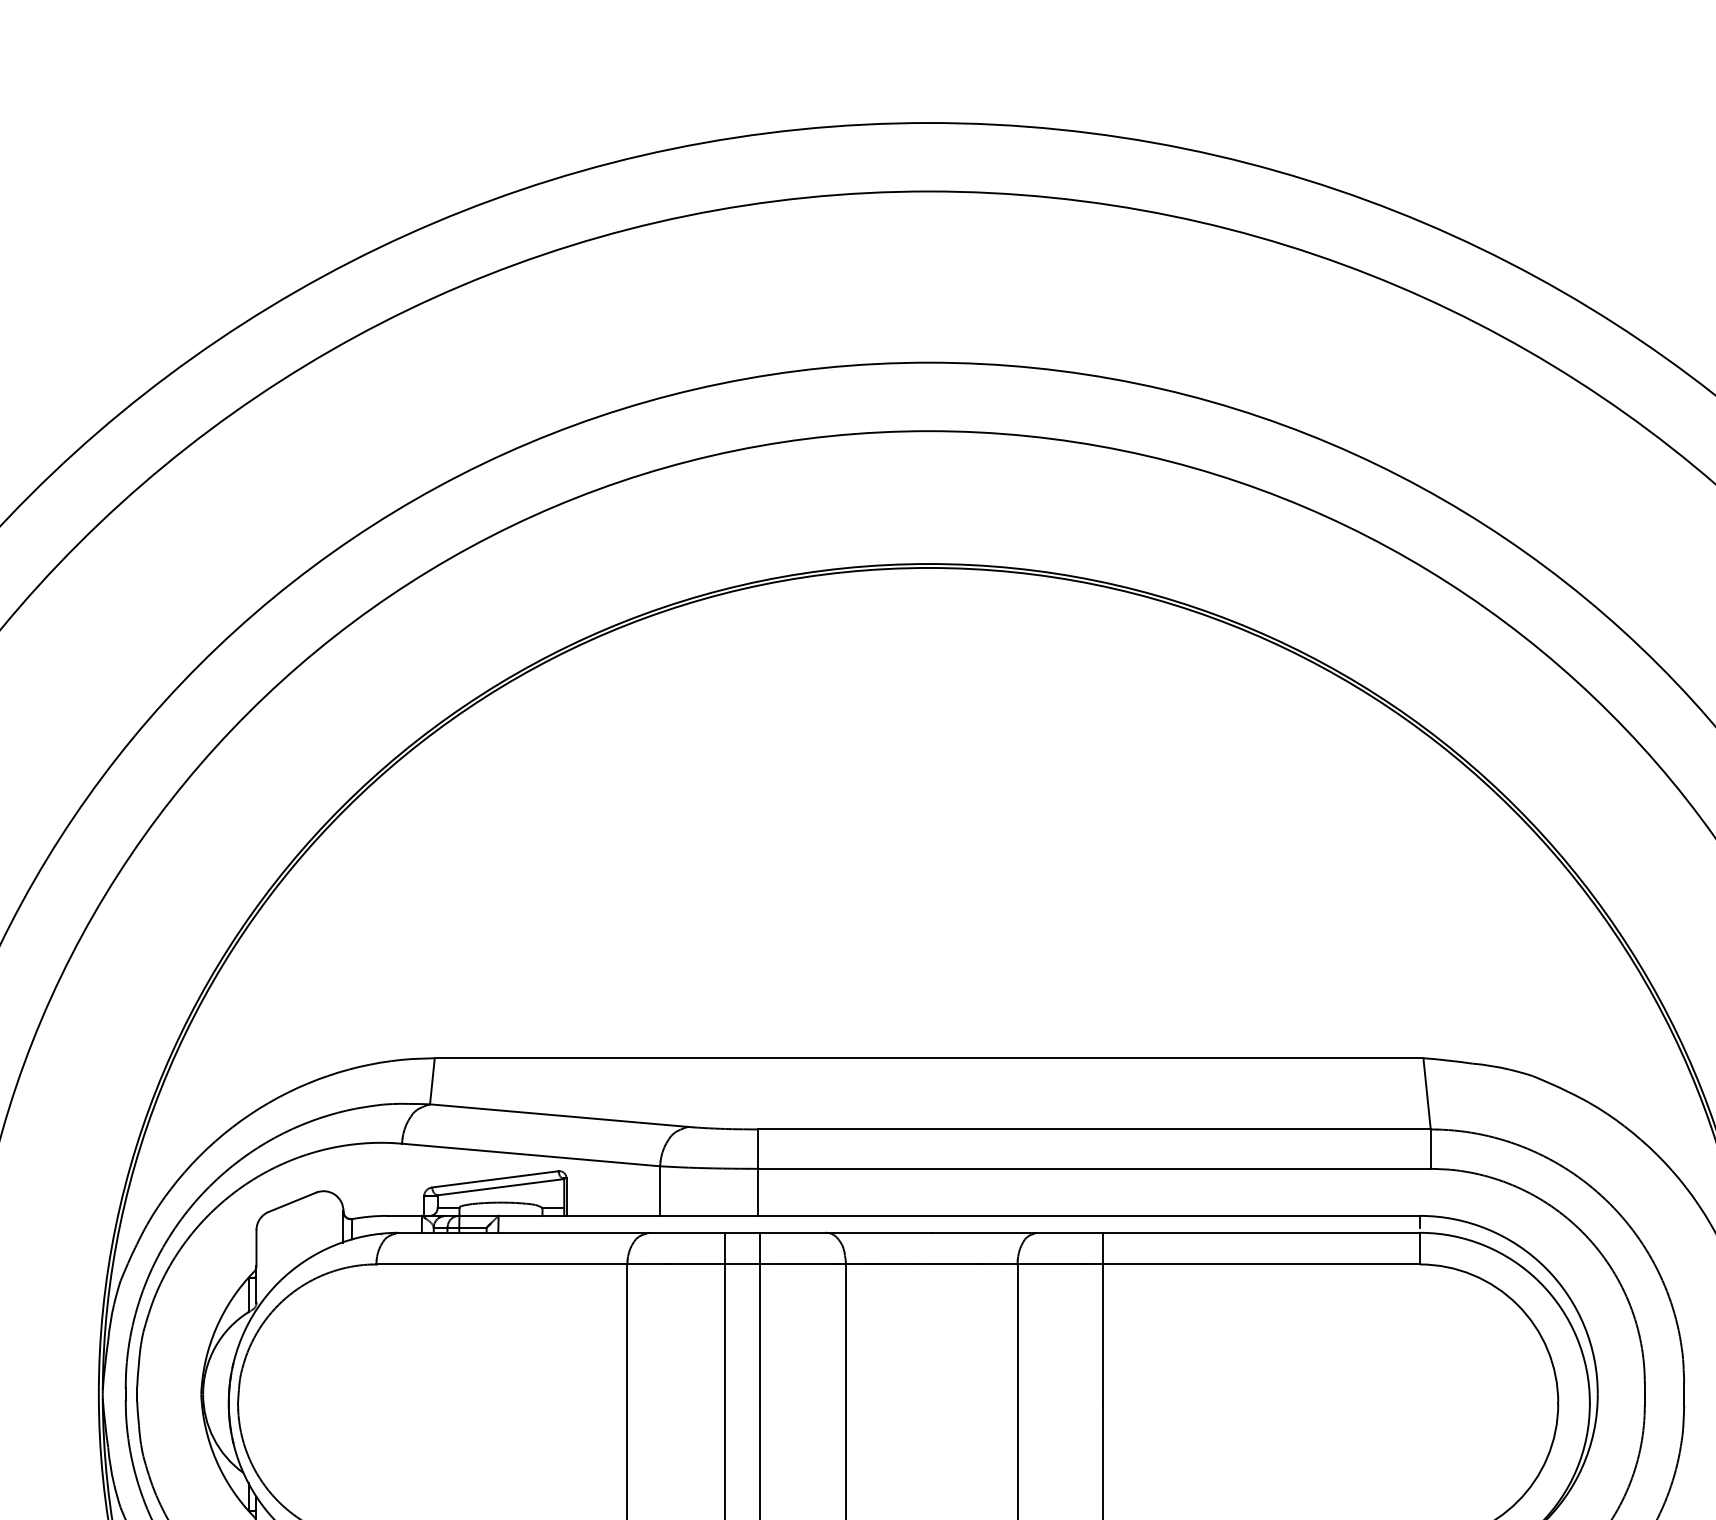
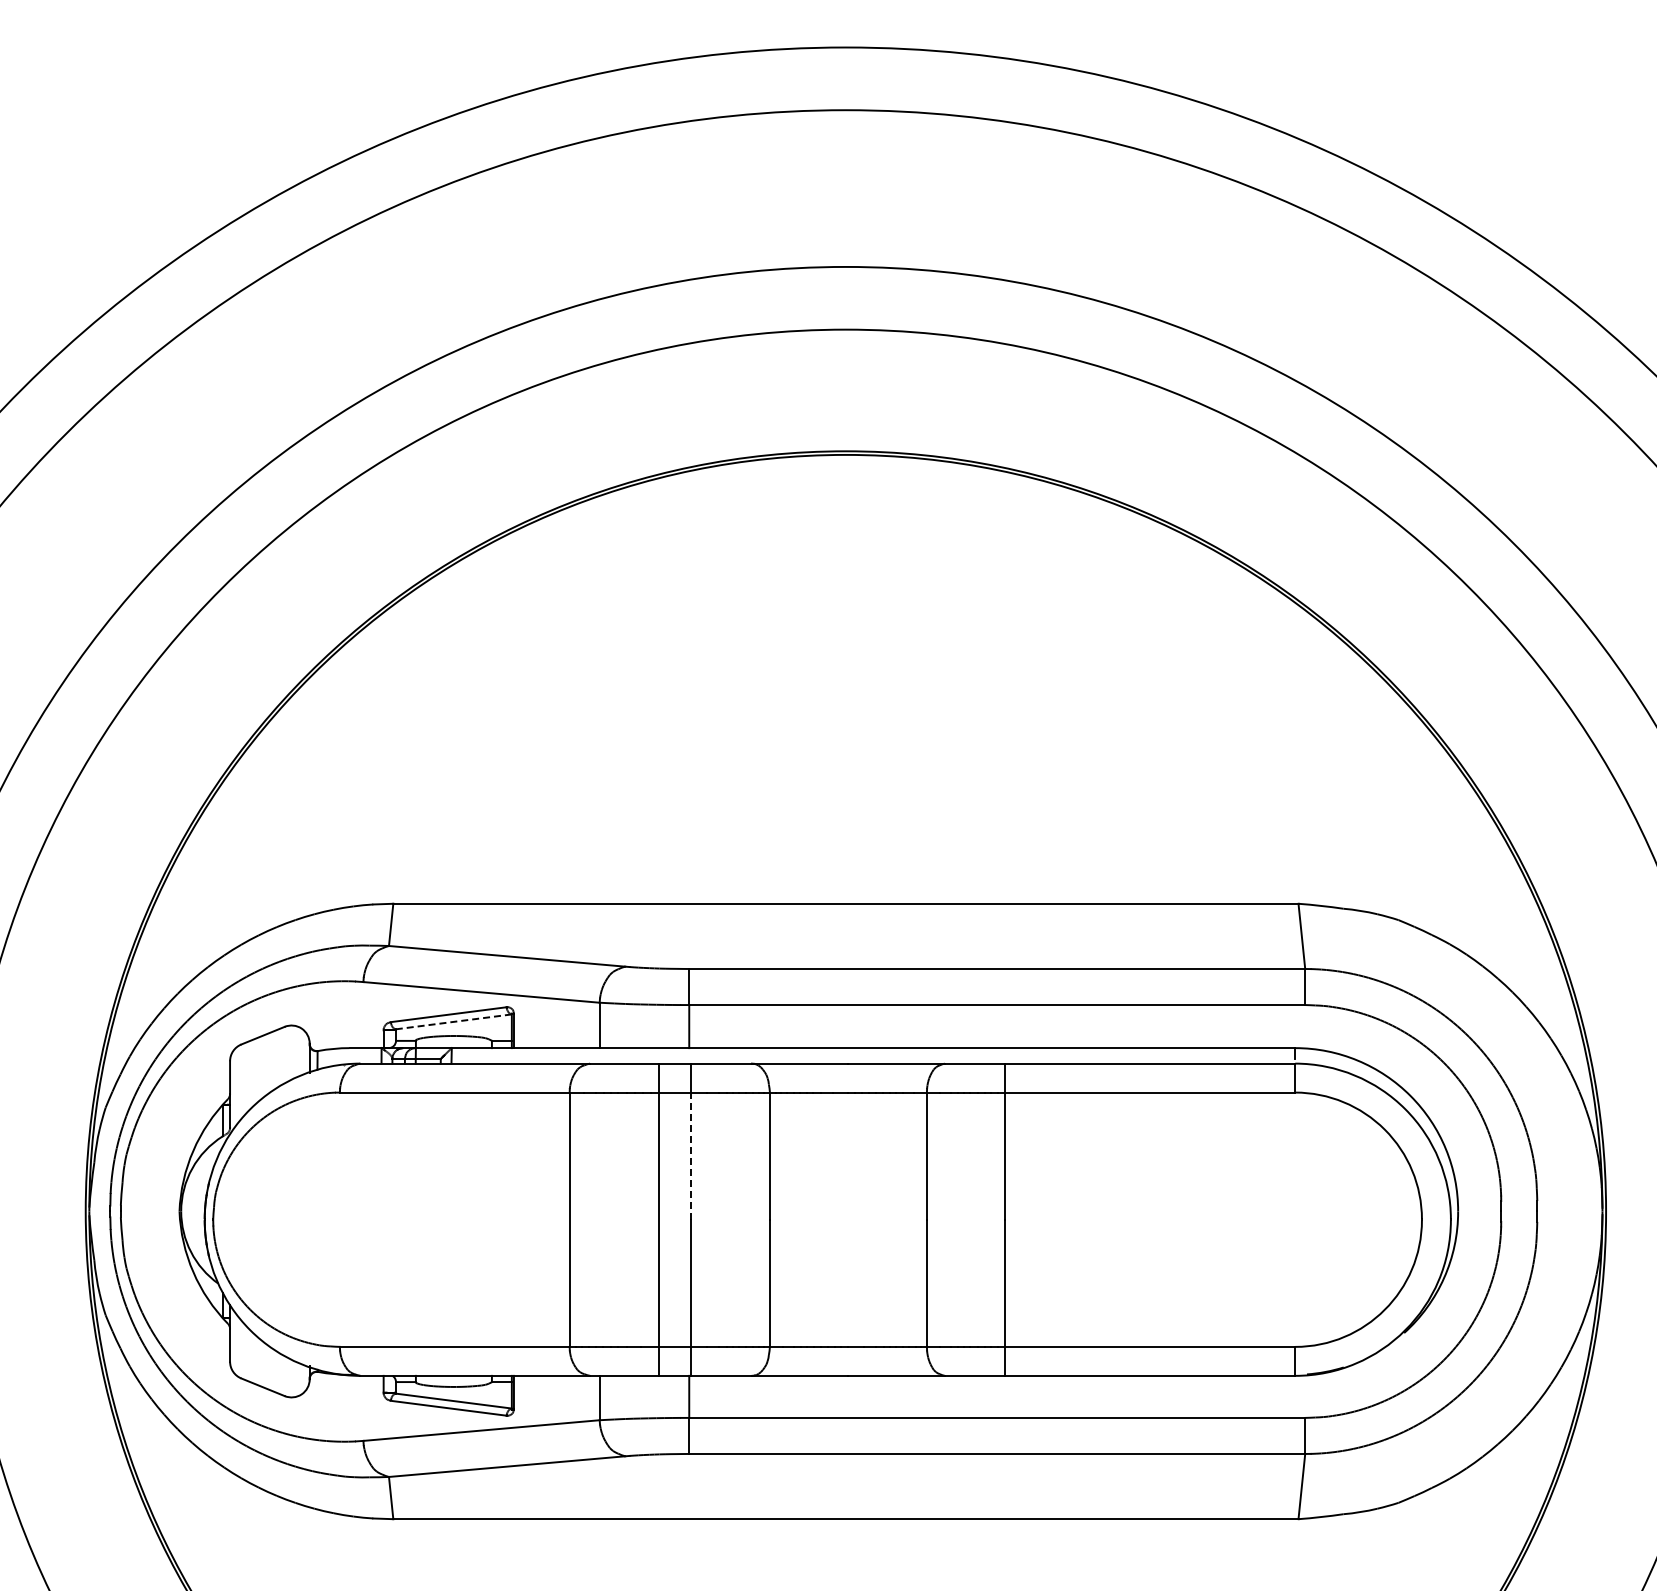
line: (500, 1186) -> (453, 1021), solid -> dashed
line: (760, 1334) -> (691, 1156), solid -> dashed

